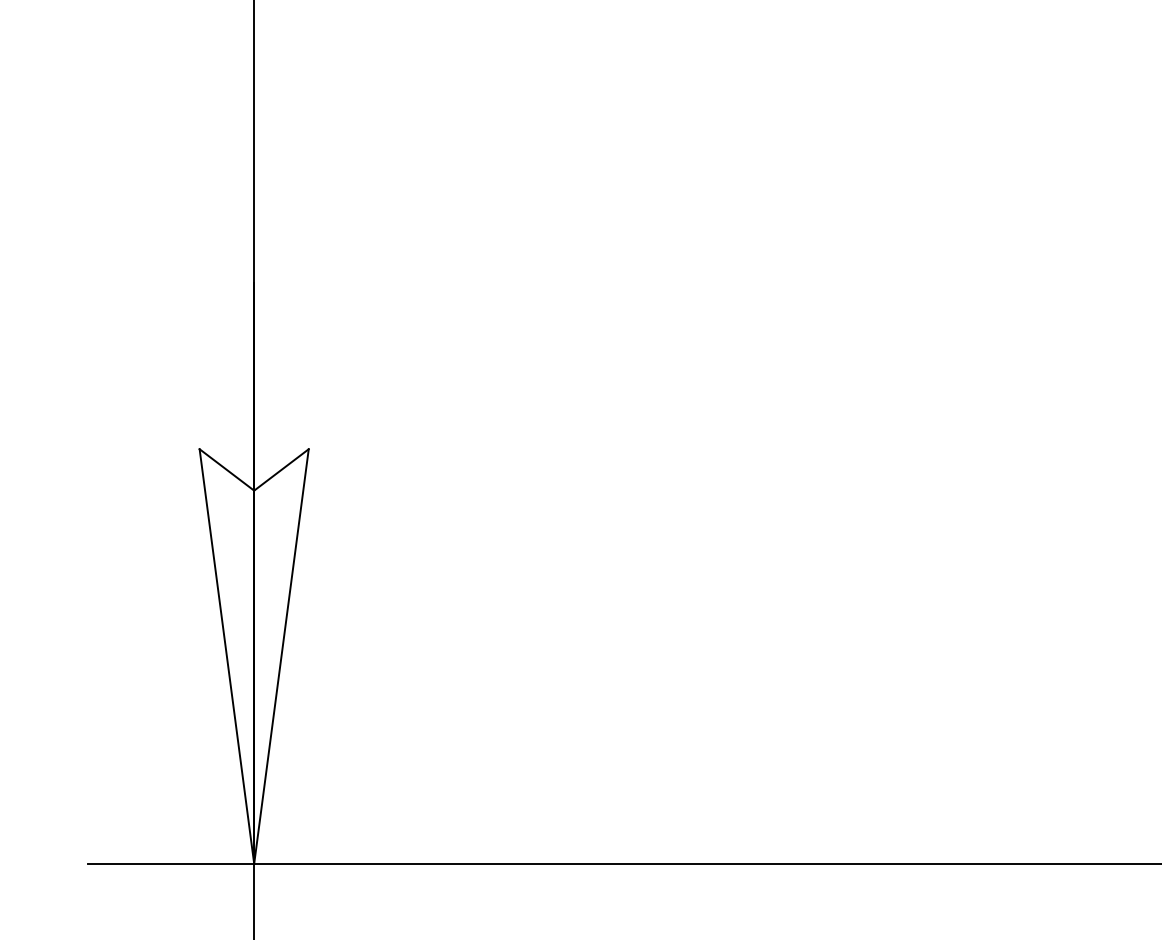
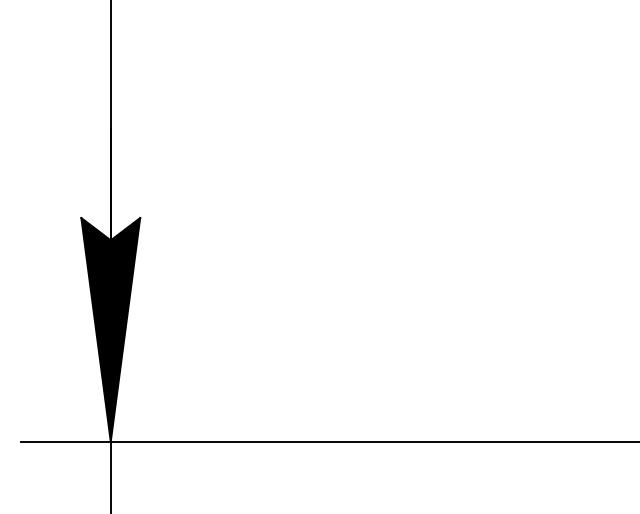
fill: (253, 655) -> (110, 329), added

